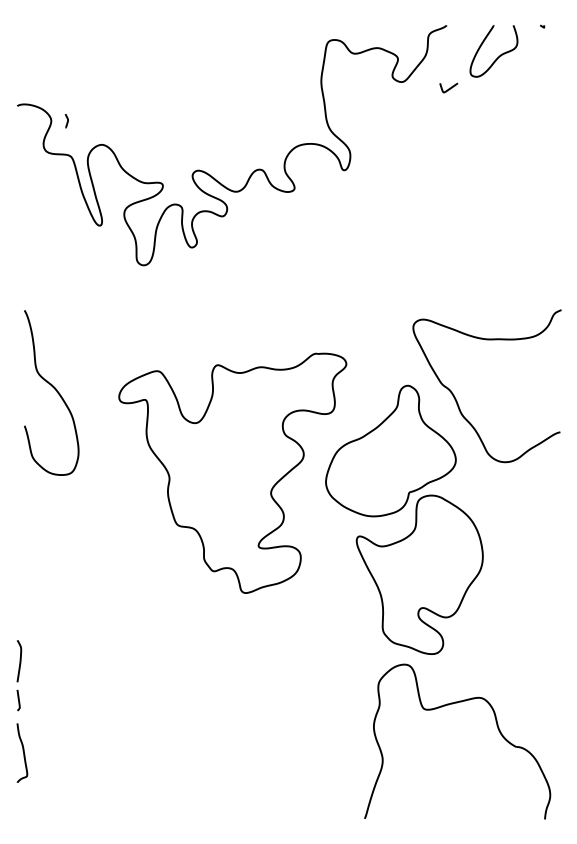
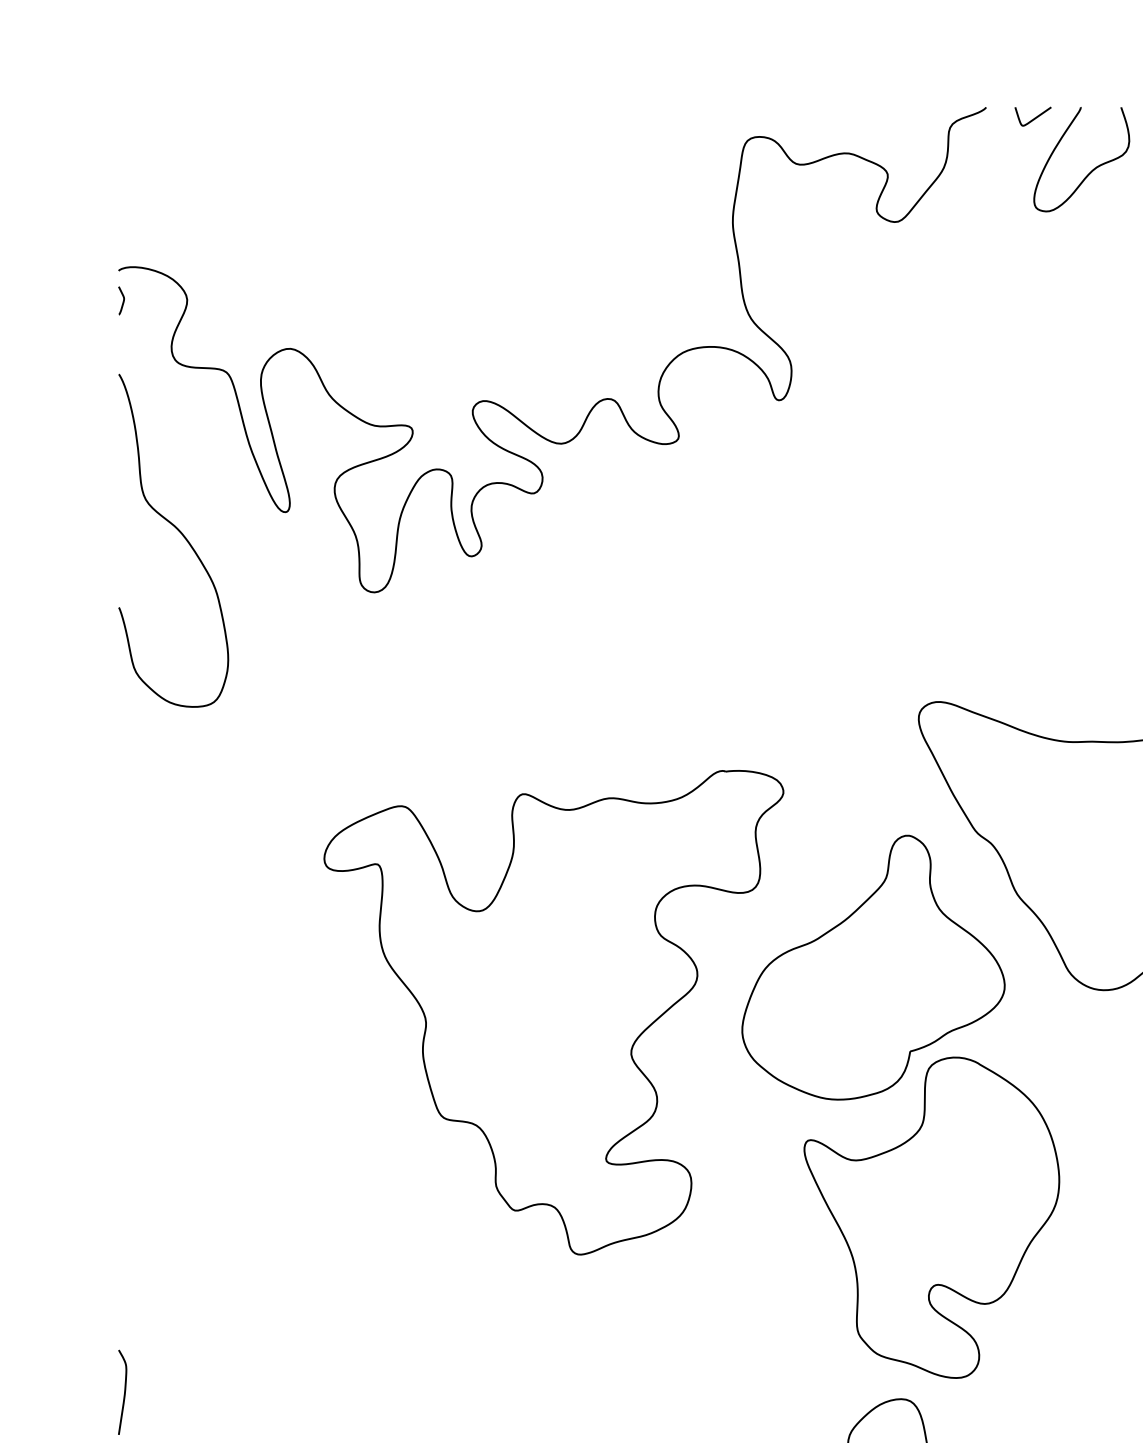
curve: (448, 88) -> (1032, 117), moved
part: (66, 121) -> (120, 301), moved
curve: (54, 389) -> (179, 534), moved

